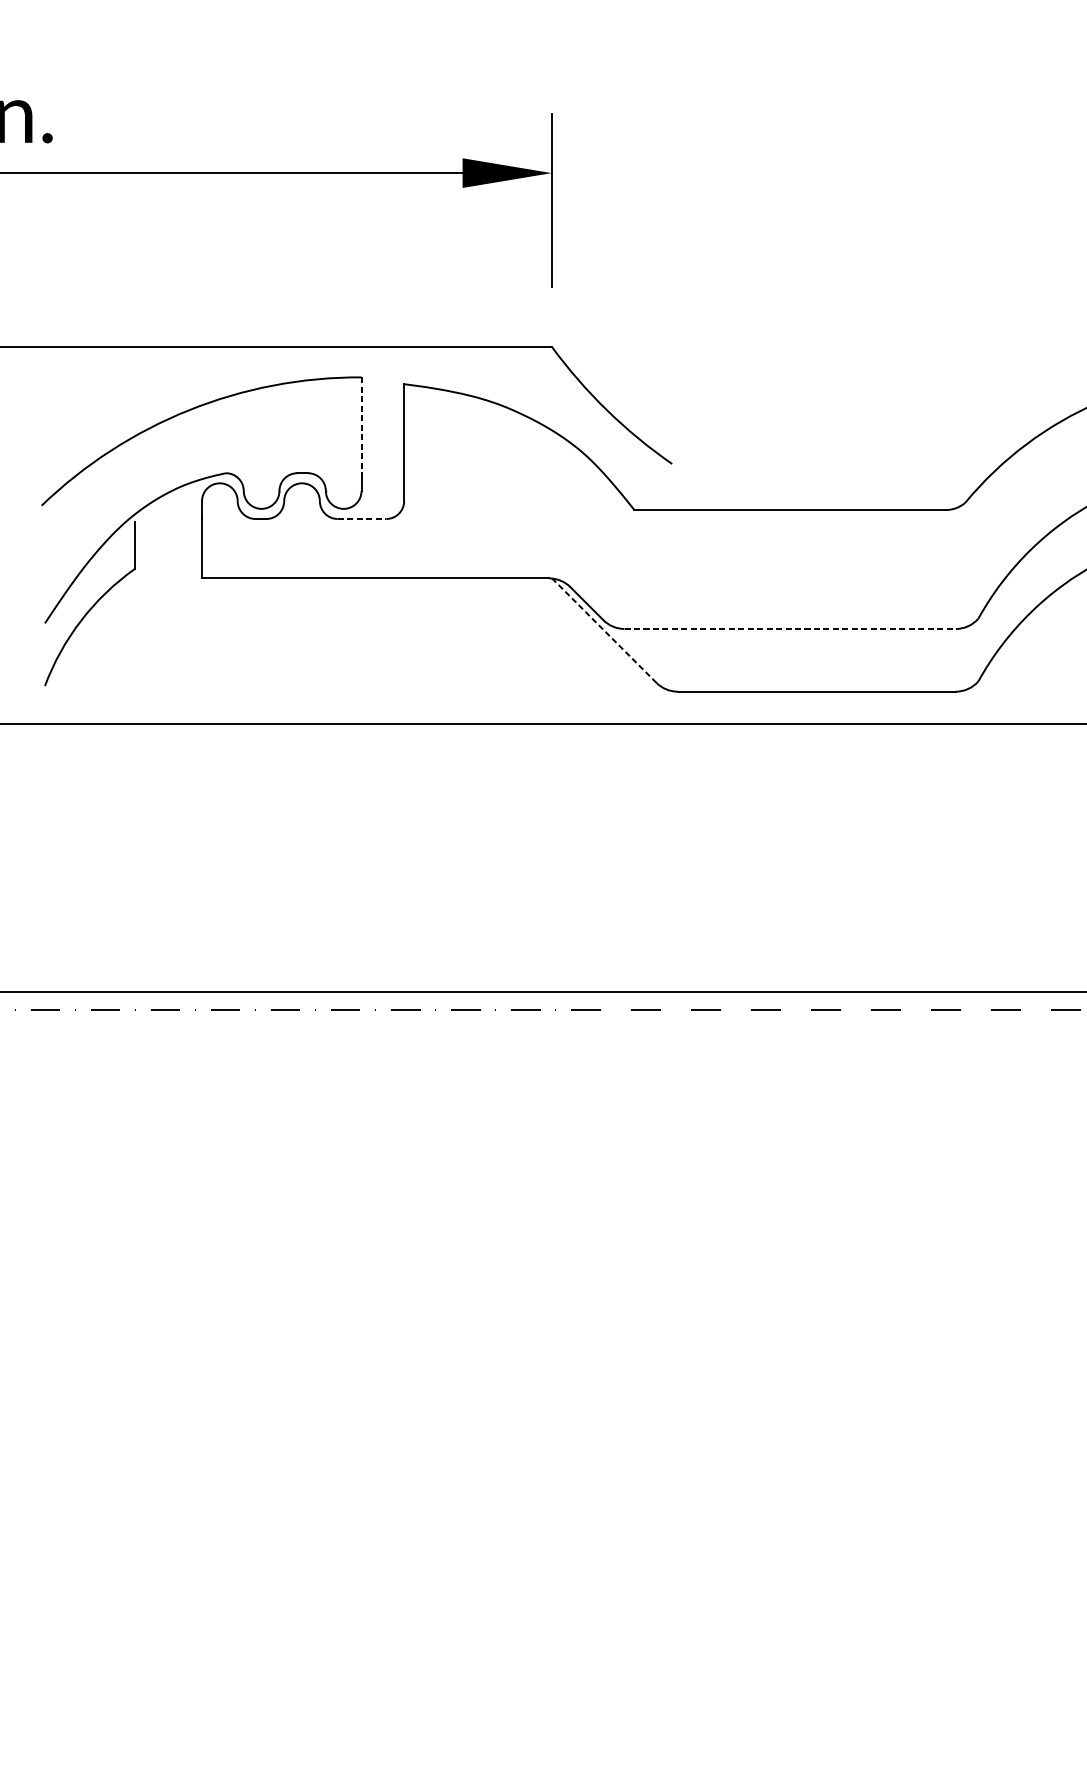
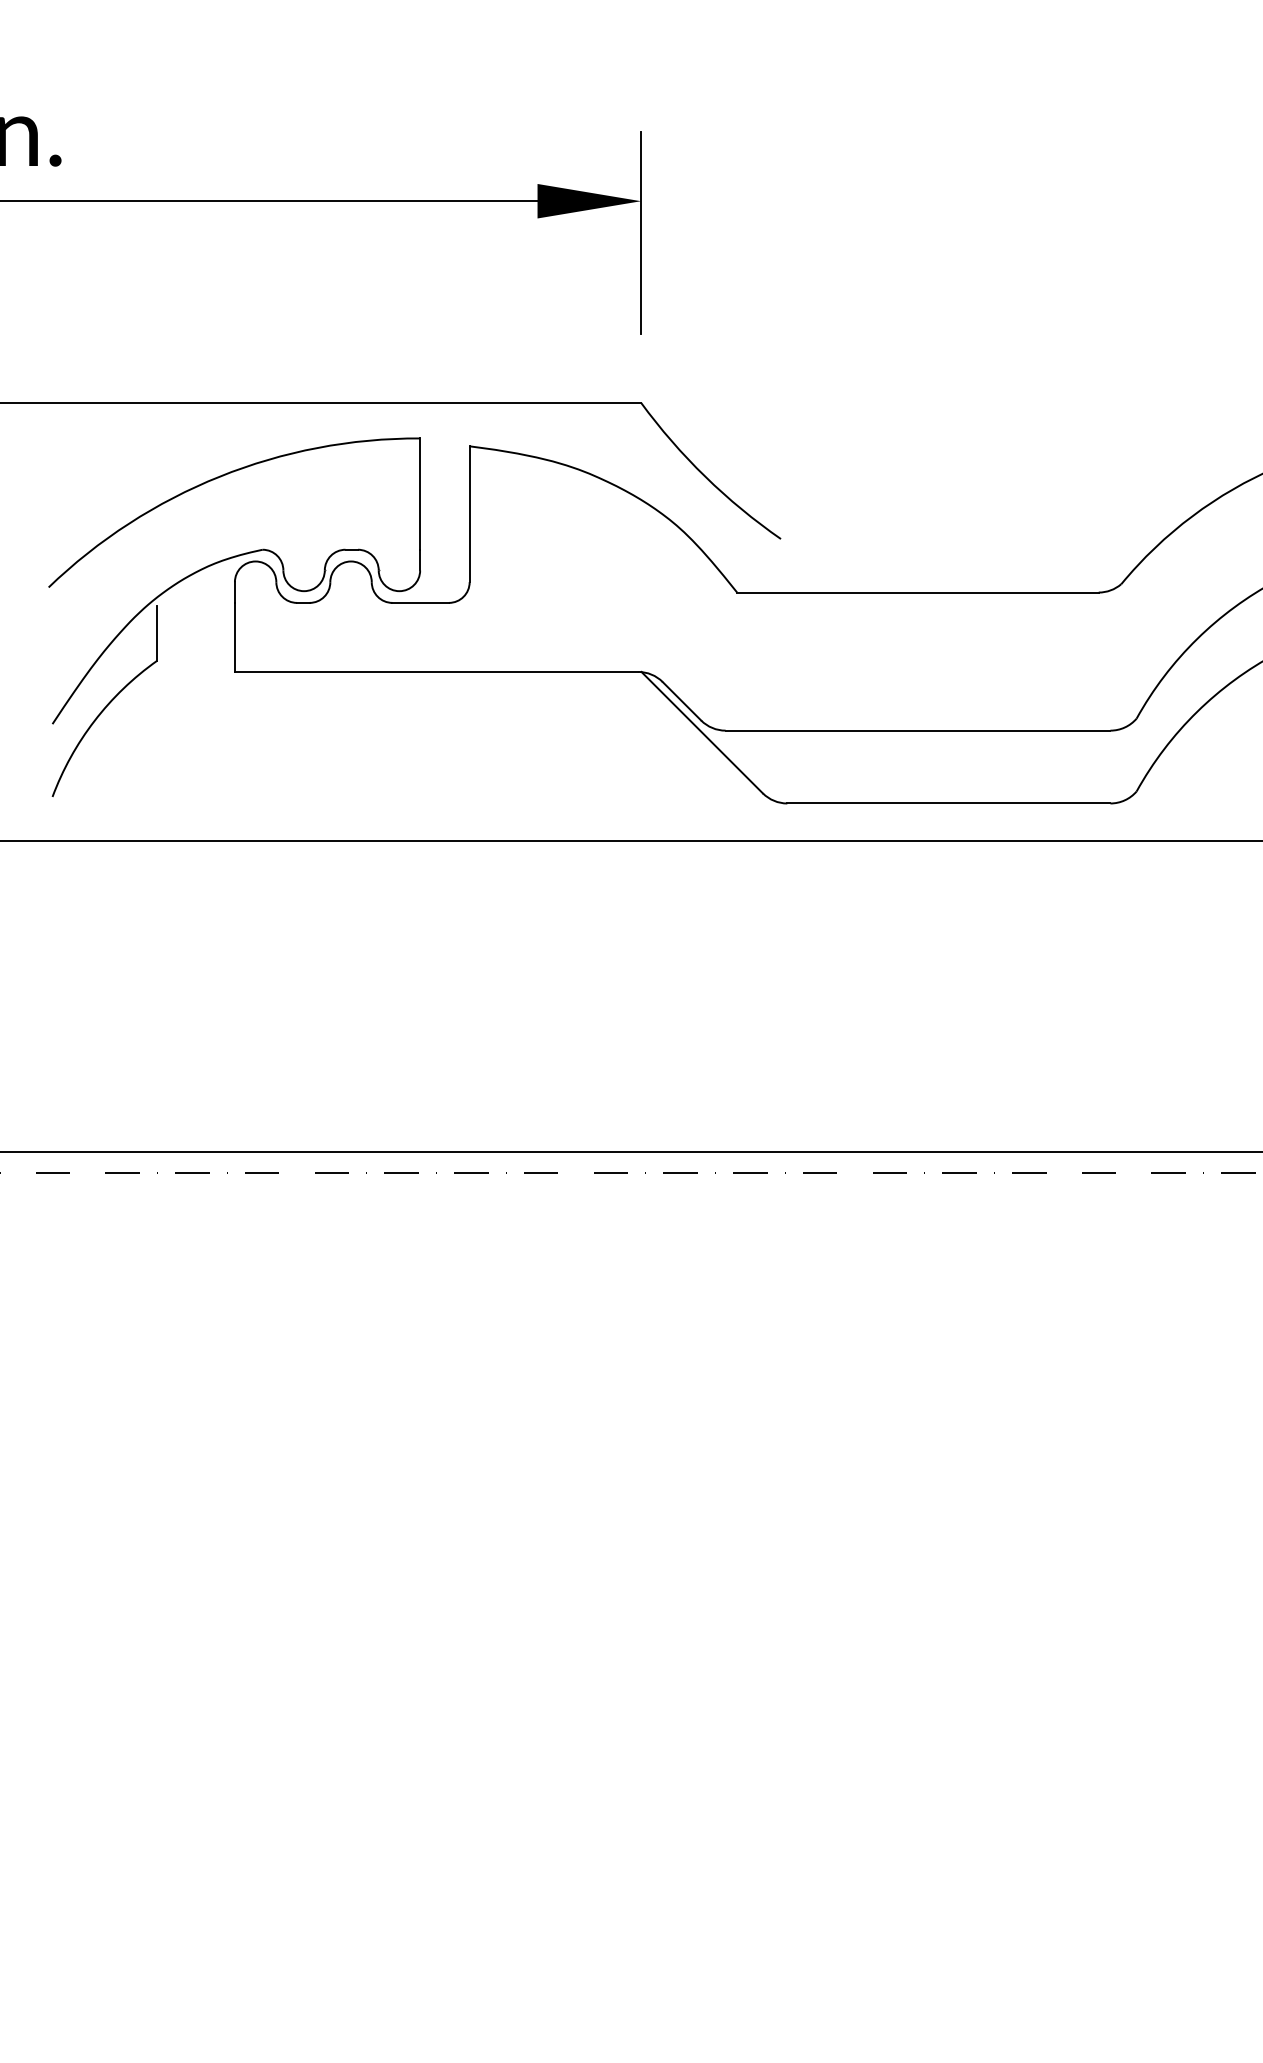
line: (361, 425) -> (420, 494), dashed -> solid
line: (362, 518) -> (421, 602), dashed -> solid
line: (790, 628) -> (918, 730), dashed -> solid
line: (604, 630) -> (702, 732), dashed -> solid

